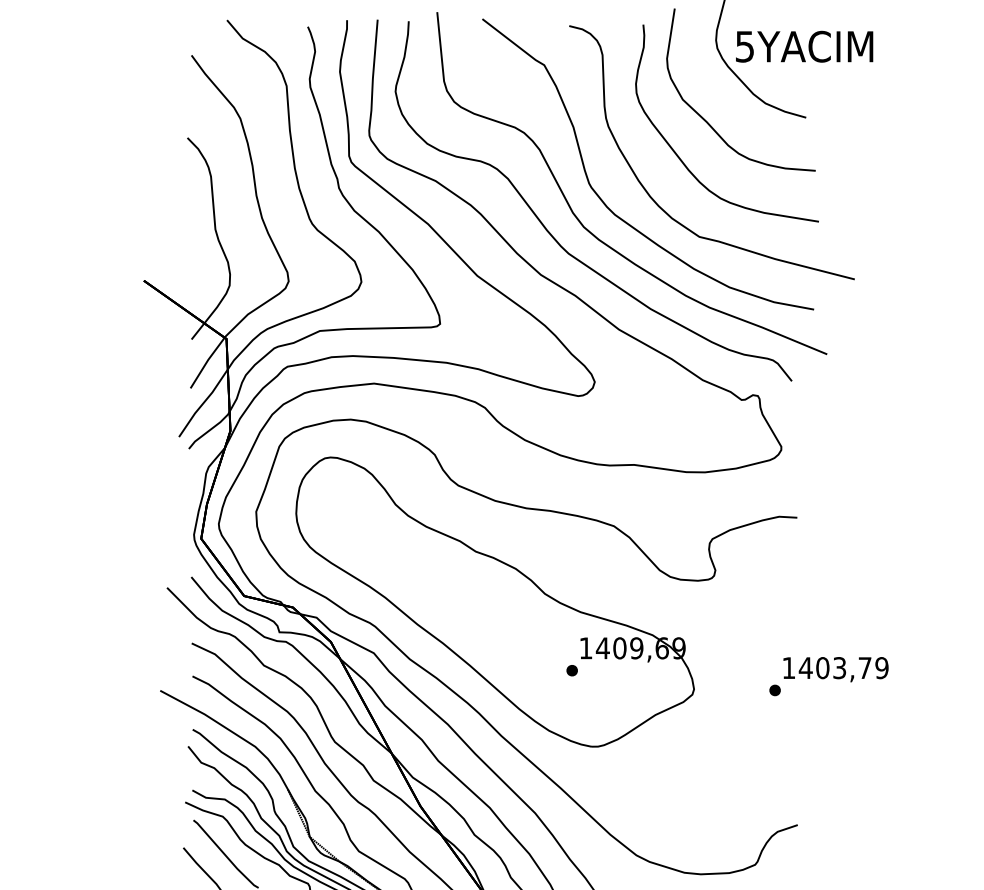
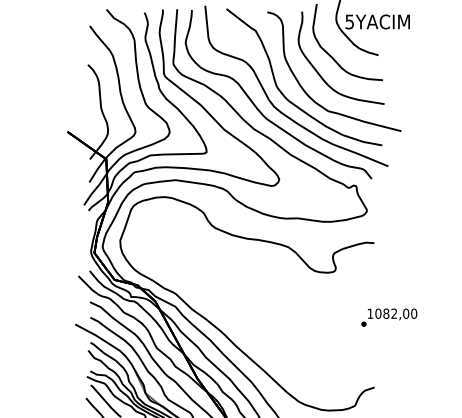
part: (495, 601) -> (232, 282), removed
text: (844, 667) -> (396, 313), 1403,79 -> 1082,00

